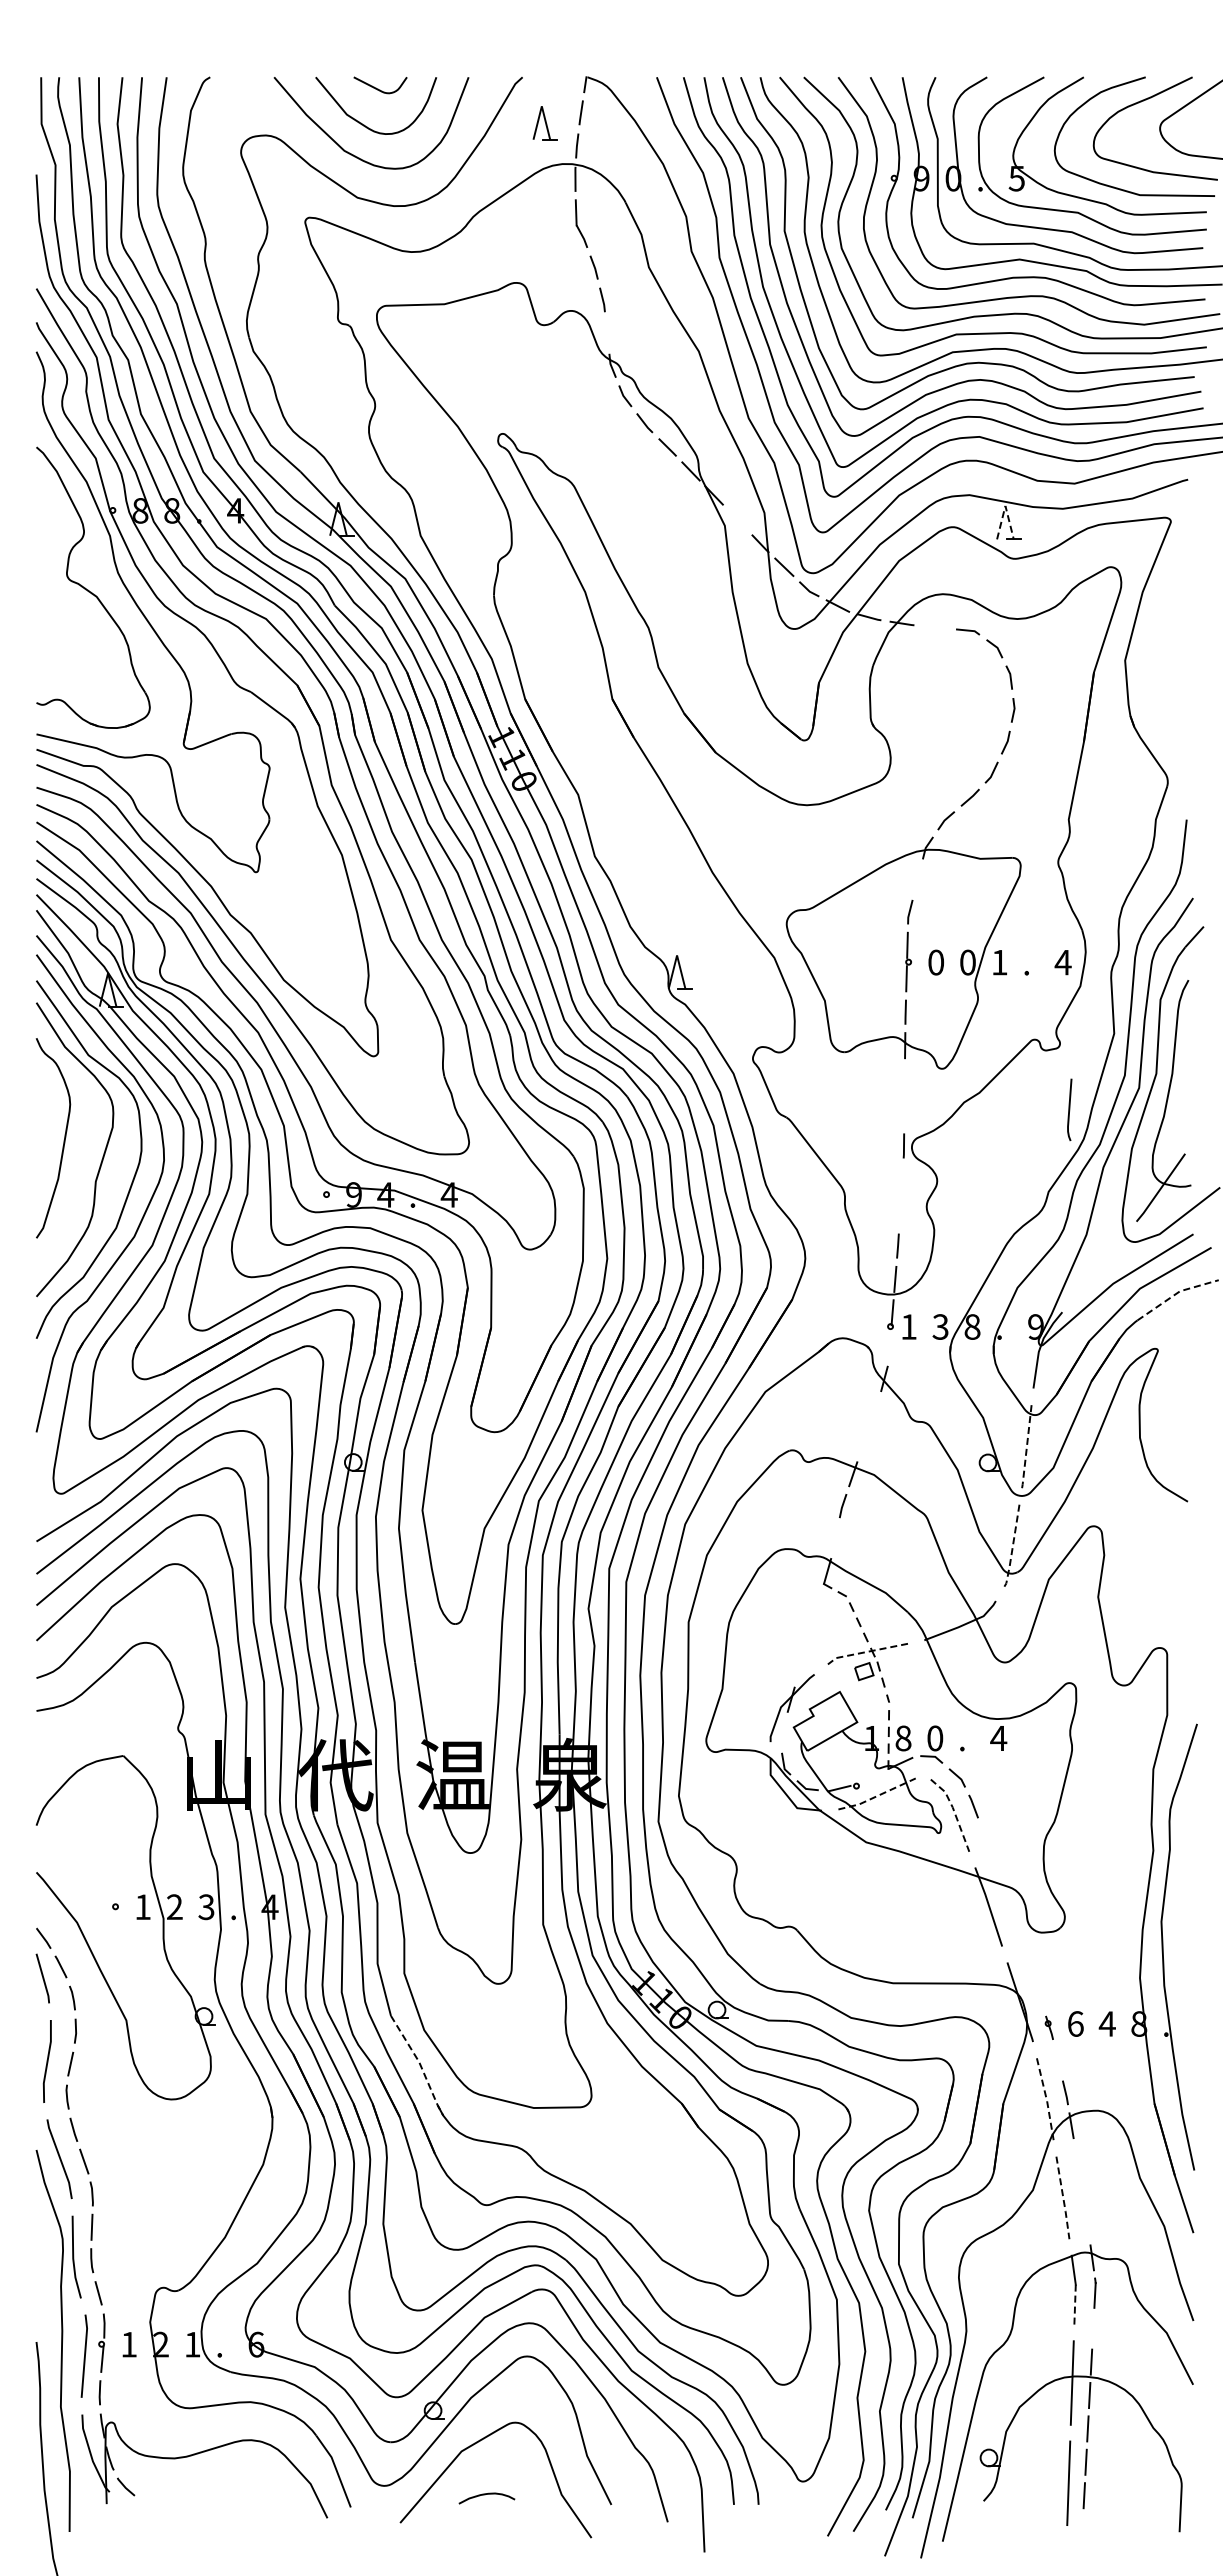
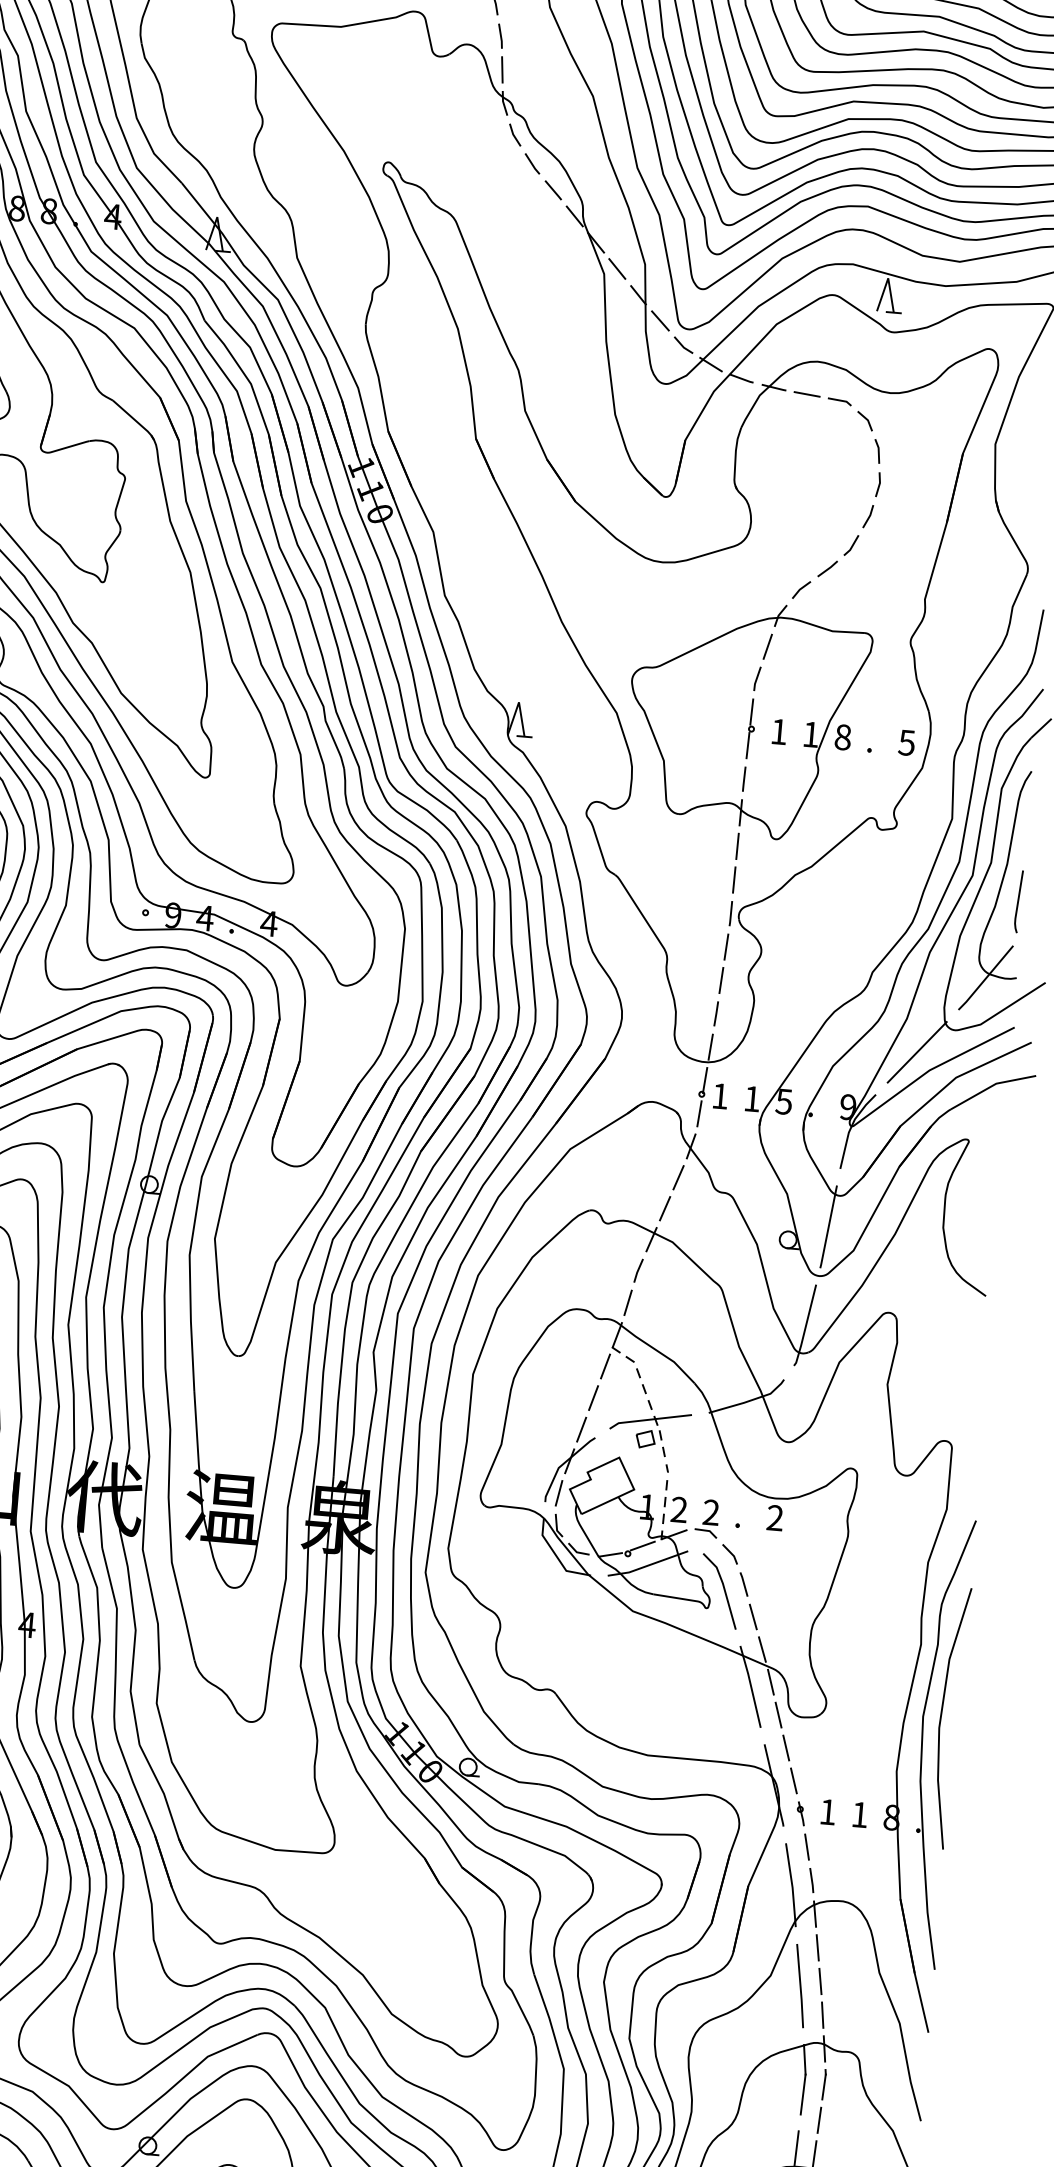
line: (606, 332) -> (501, 69), added
line: (1005, 505) -> (888, 277), dashed -> solid
line: (737, 519) -> (617, 268), added
line: (934, 627) -> (806, 394), added
line: (917, 879) -> (767, 646), added
text: (936, 962) -> (779, 731), 0 -> 1
text: (967, 962) -> (810, 734), 0 -> 1
text: (999, 962) -> (842, 737), 1 -> 8
text: (1062, 962) -> (906, 742), 4 -> 5
line: (904, 1078) -> (737, 845), added
line: (1069, 1109) -> (1018, 901), moved
line: (904, 1112) -> (734, 880), added
line: (902, 1178) -> (726, 946), added
line: (900, 1212) -> (721, 980), added
line: (1098, 1266) -> (916, 1051), added
line: (1176, 1294) -> (992, 1086), dashed -> solid
text: (940, 1326) -> (752, 1098), 3 -> 1
text: (972, 1326) -> (784, 1101), 8 -> 5
line: (889, 1345) -> (699, 1113), added
line: (874, 1410) -> (678, 1177), added
line: (863, 1442) -> (664, 1208), added
line: (1026, 1447) -> (828, 1227), dashed -> solid
line: (835, 1538) -> (628, 1302), added
line: (1012, 1547) -> (805, 1327), dashed -> solid
line: (818, 1603) -> (605, 1366), added
line: (809, 1635) -> (593, 1398), added
line: (866, 1652) -> (649, 1420), dashed -> solid
line: (799, 1667) -> (580, 1429), added
line: (783, 1731) -> (559, 1492), added
text: (998, 1737) -> (775, 1517), 4 -> 2
text: (903, 1738) -> (679, 1509), 8 -> 2
text: (935, 1738) -> (711, 1512), 0 -> 2
line: (870, 1776) -> (642, 1545), added
line: (877, 1796) -> (648, 1566), dashed -> solid
line: (954, 1811) -> (724, 1587), dashed -> solid
line: (985, 1837) -> (753, 1616), added
line: (996, 1868) -> (761, 1648), added
line: (1008, 1900) -> (771, 1682), added
line: (1180, 1917) -> (942, 1713), added
line: (1018, 1932) -> (778, 1715), added
line: (1028, 1964) -> (785, 1748), added
line: (1039, 1996) -> (793, 1781), added
text: (1075, 2023) -> (827, 1811), 6 -> 1
text: (1106, 2023) -> (859, 1814), 4 -> 1
line: (1057, 2060) -> (806, 1847), added
line: (419, 2063) -> (164, 1795), dashed -> solid
line: (1046, 2099) -> (792, 1885), dashed -> solid
line: (1076, 2158) -> (817, 1947), added
line: (1082, 2191) -> (820, 1981), added
line: (1063, 2198) -> (800, 1986), dashed -> solid
line: (1087, 2224) -> (822, 2014), added
line: (1075, 2304) -> (803, 2094), dashed -> solid
line: (1092, 2328) -> (818, 2120), added

